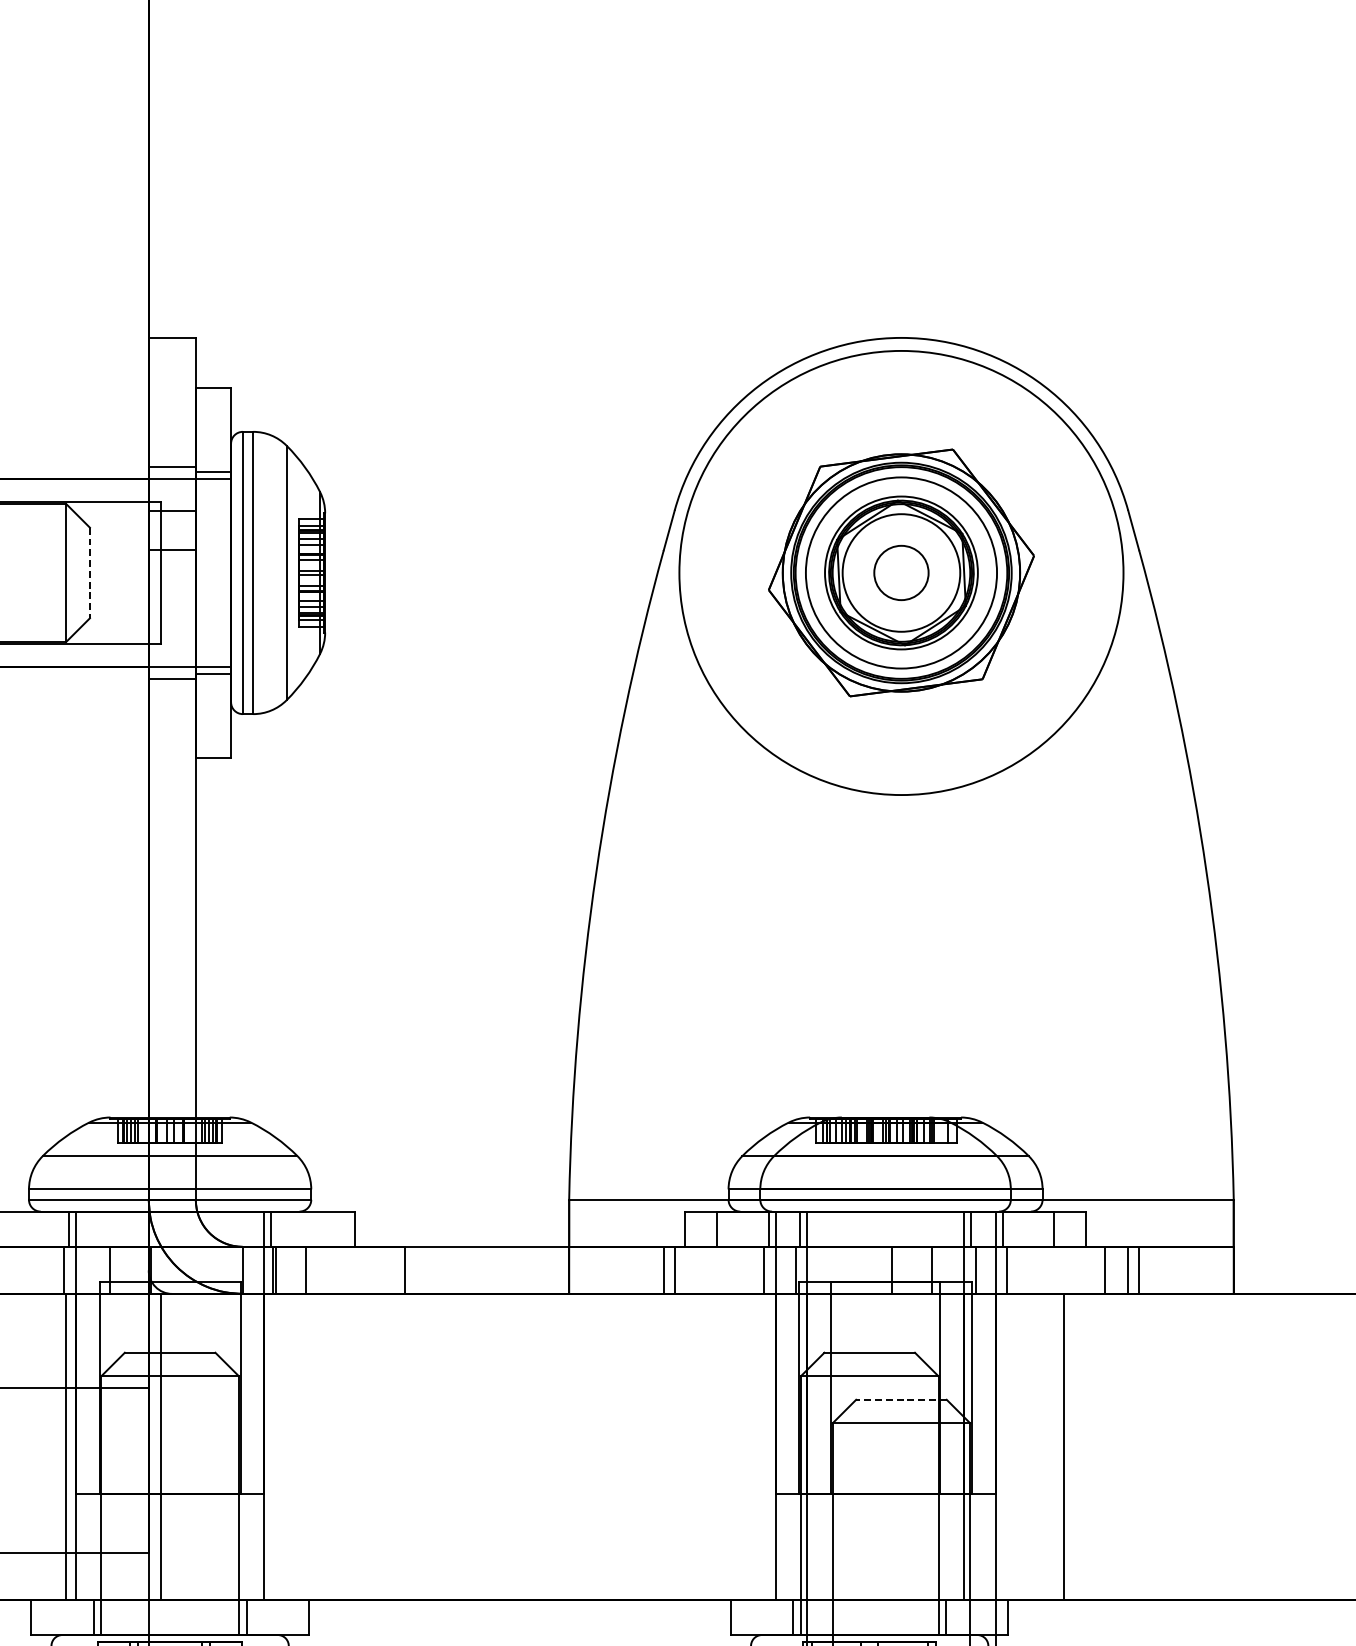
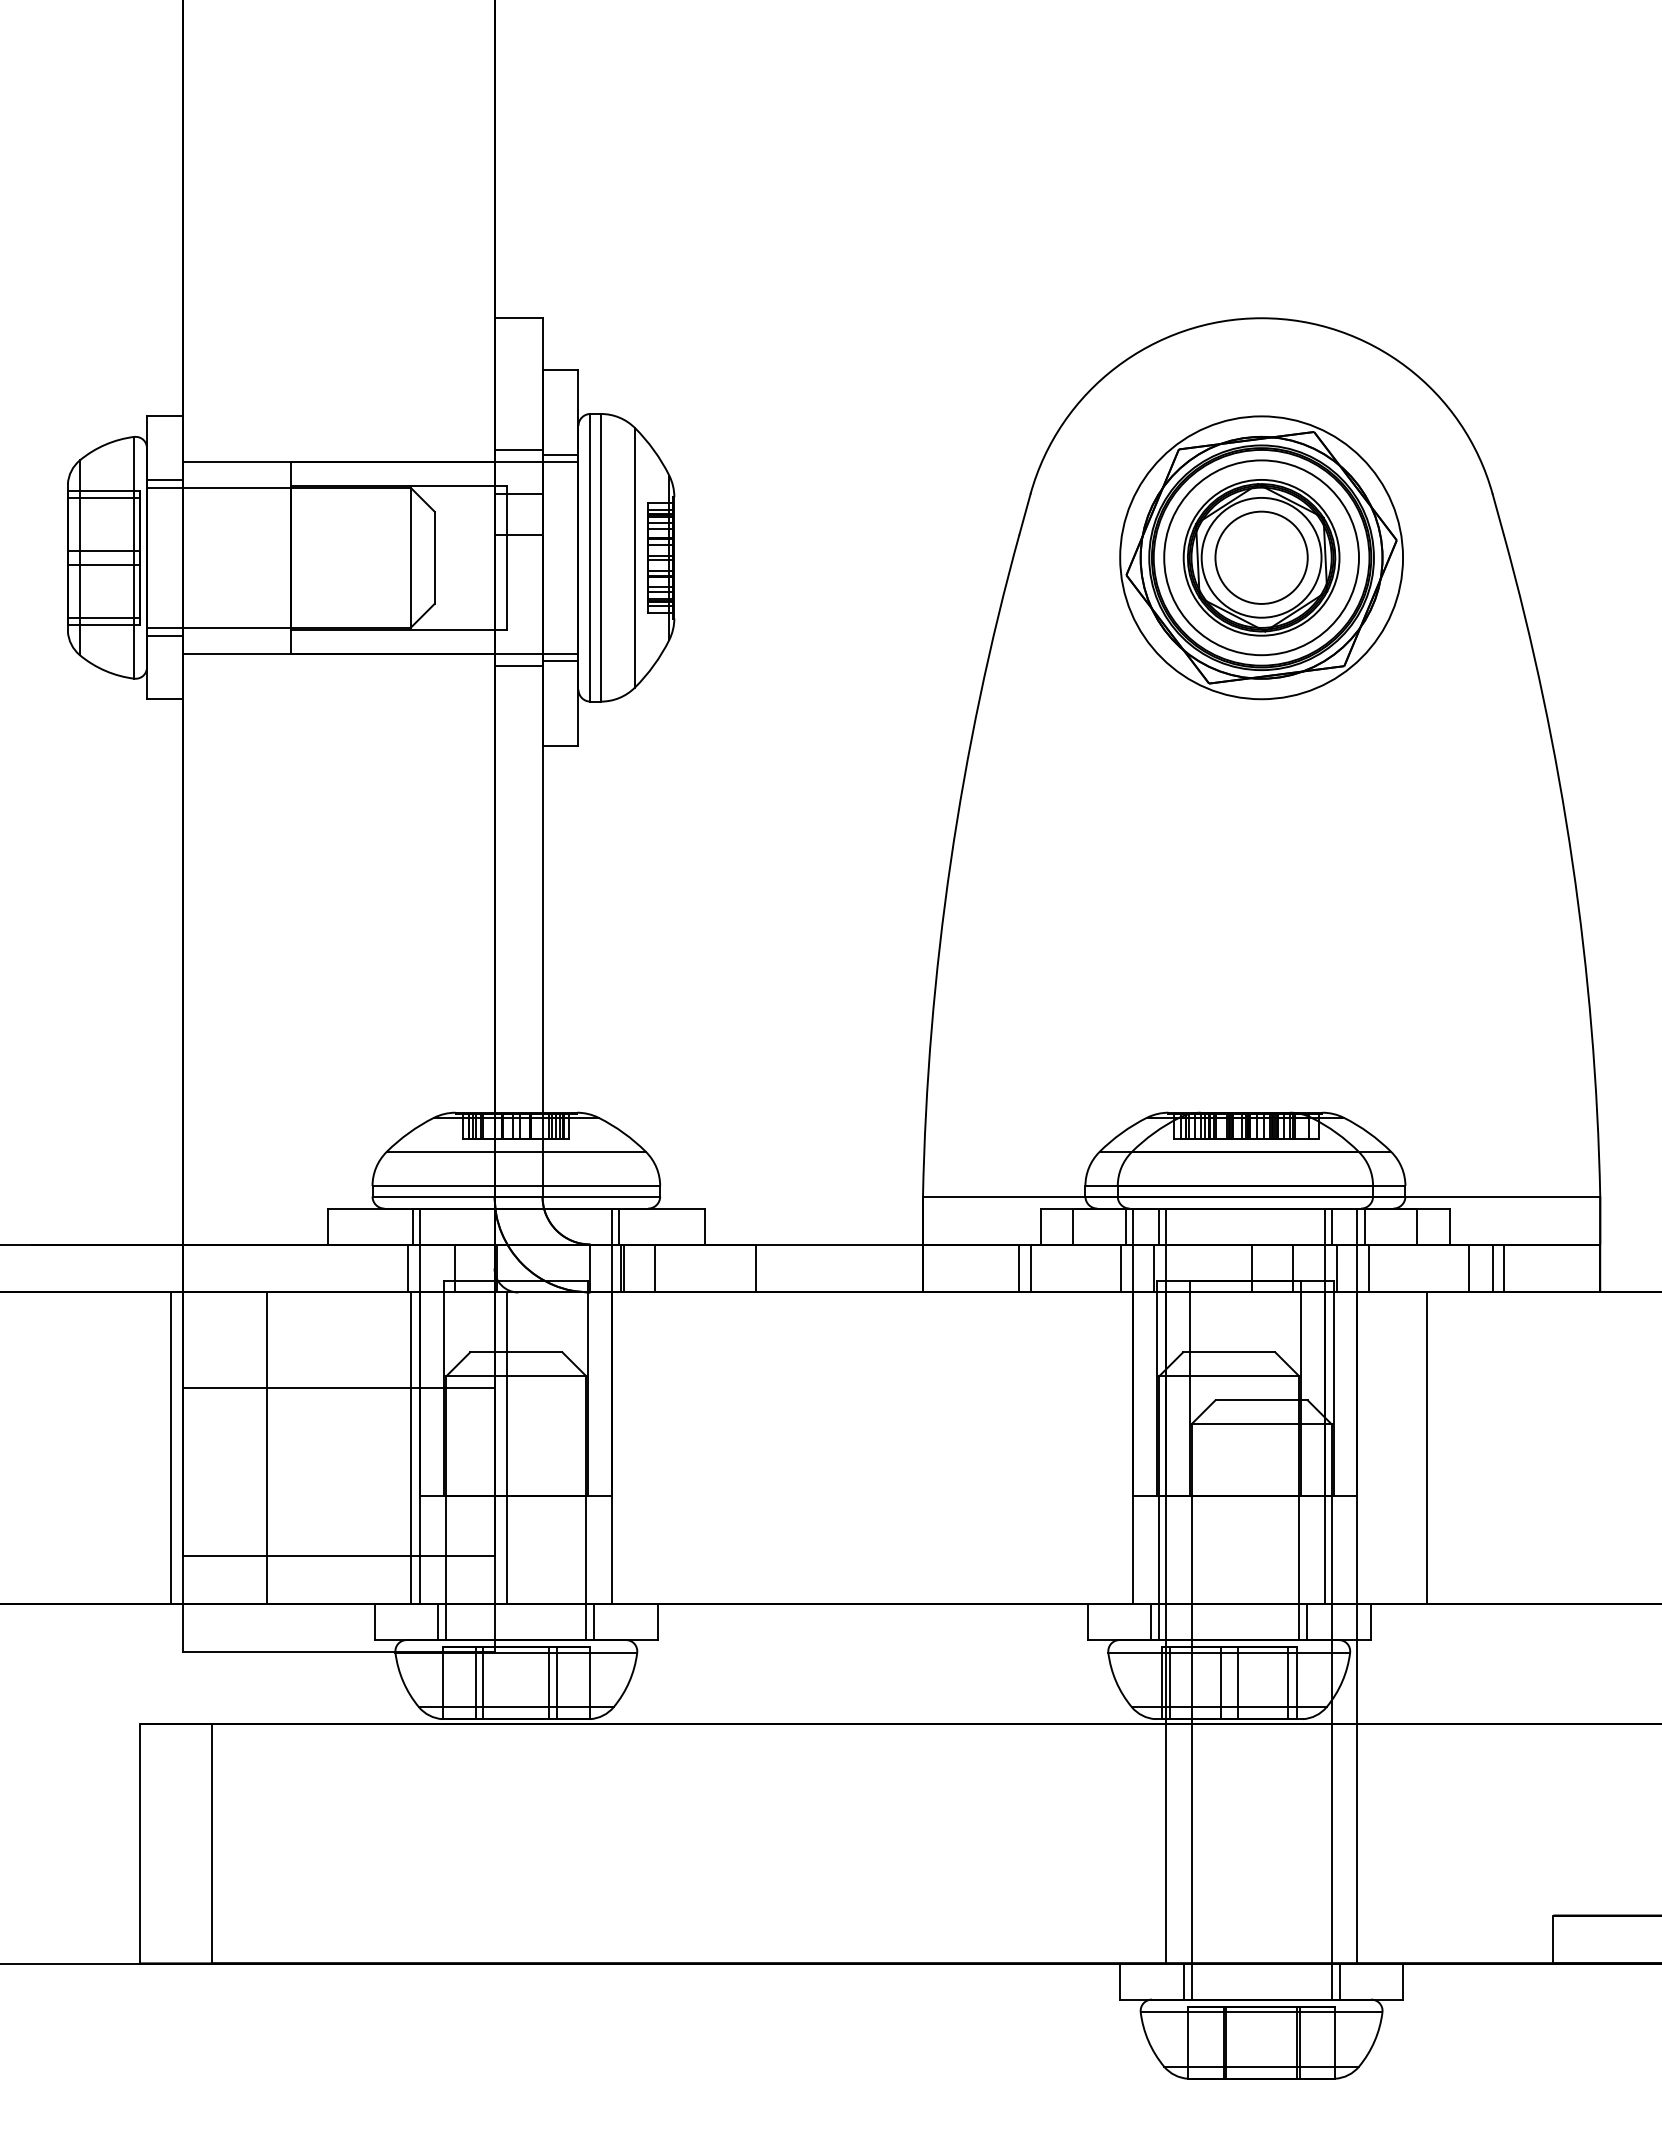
circle: (901, 572) -> (1261, 557), size x0.62
circle: (901, 572) -> (1261, 557), size x1.67
line: (89, 573) -> (434, 558), dashed -> solid
line: (901, 1399) -> (1261, 1400), dashed -> solid

